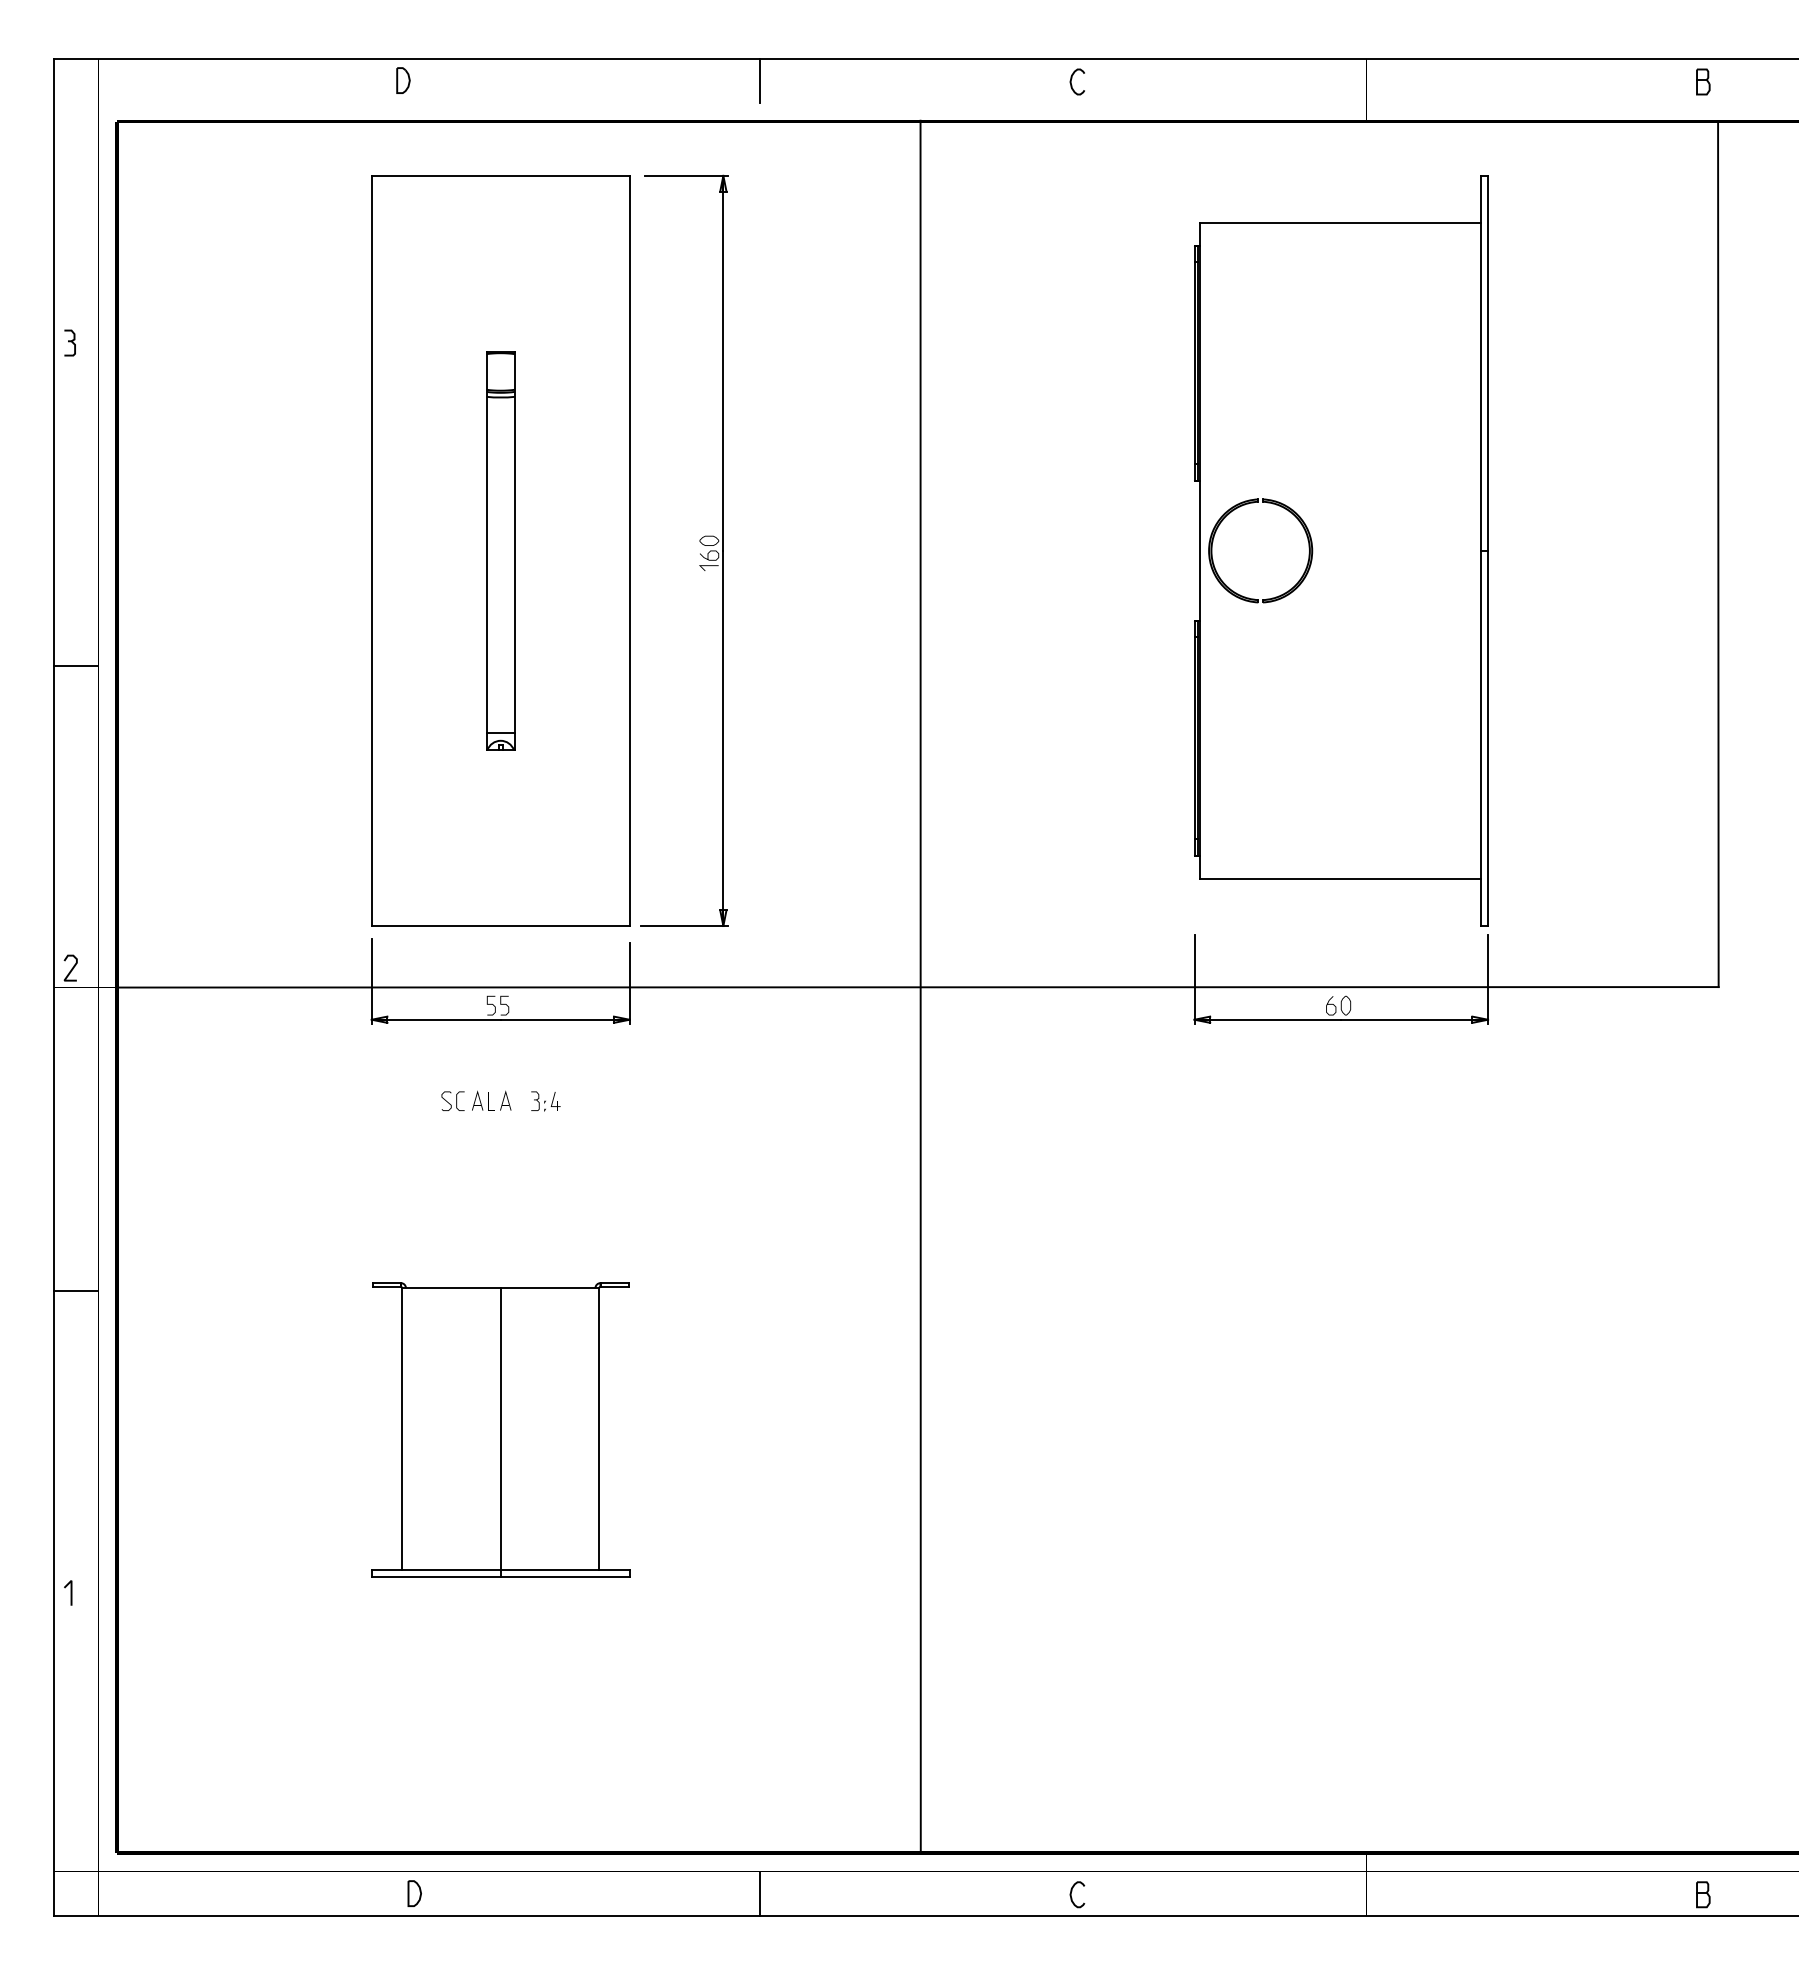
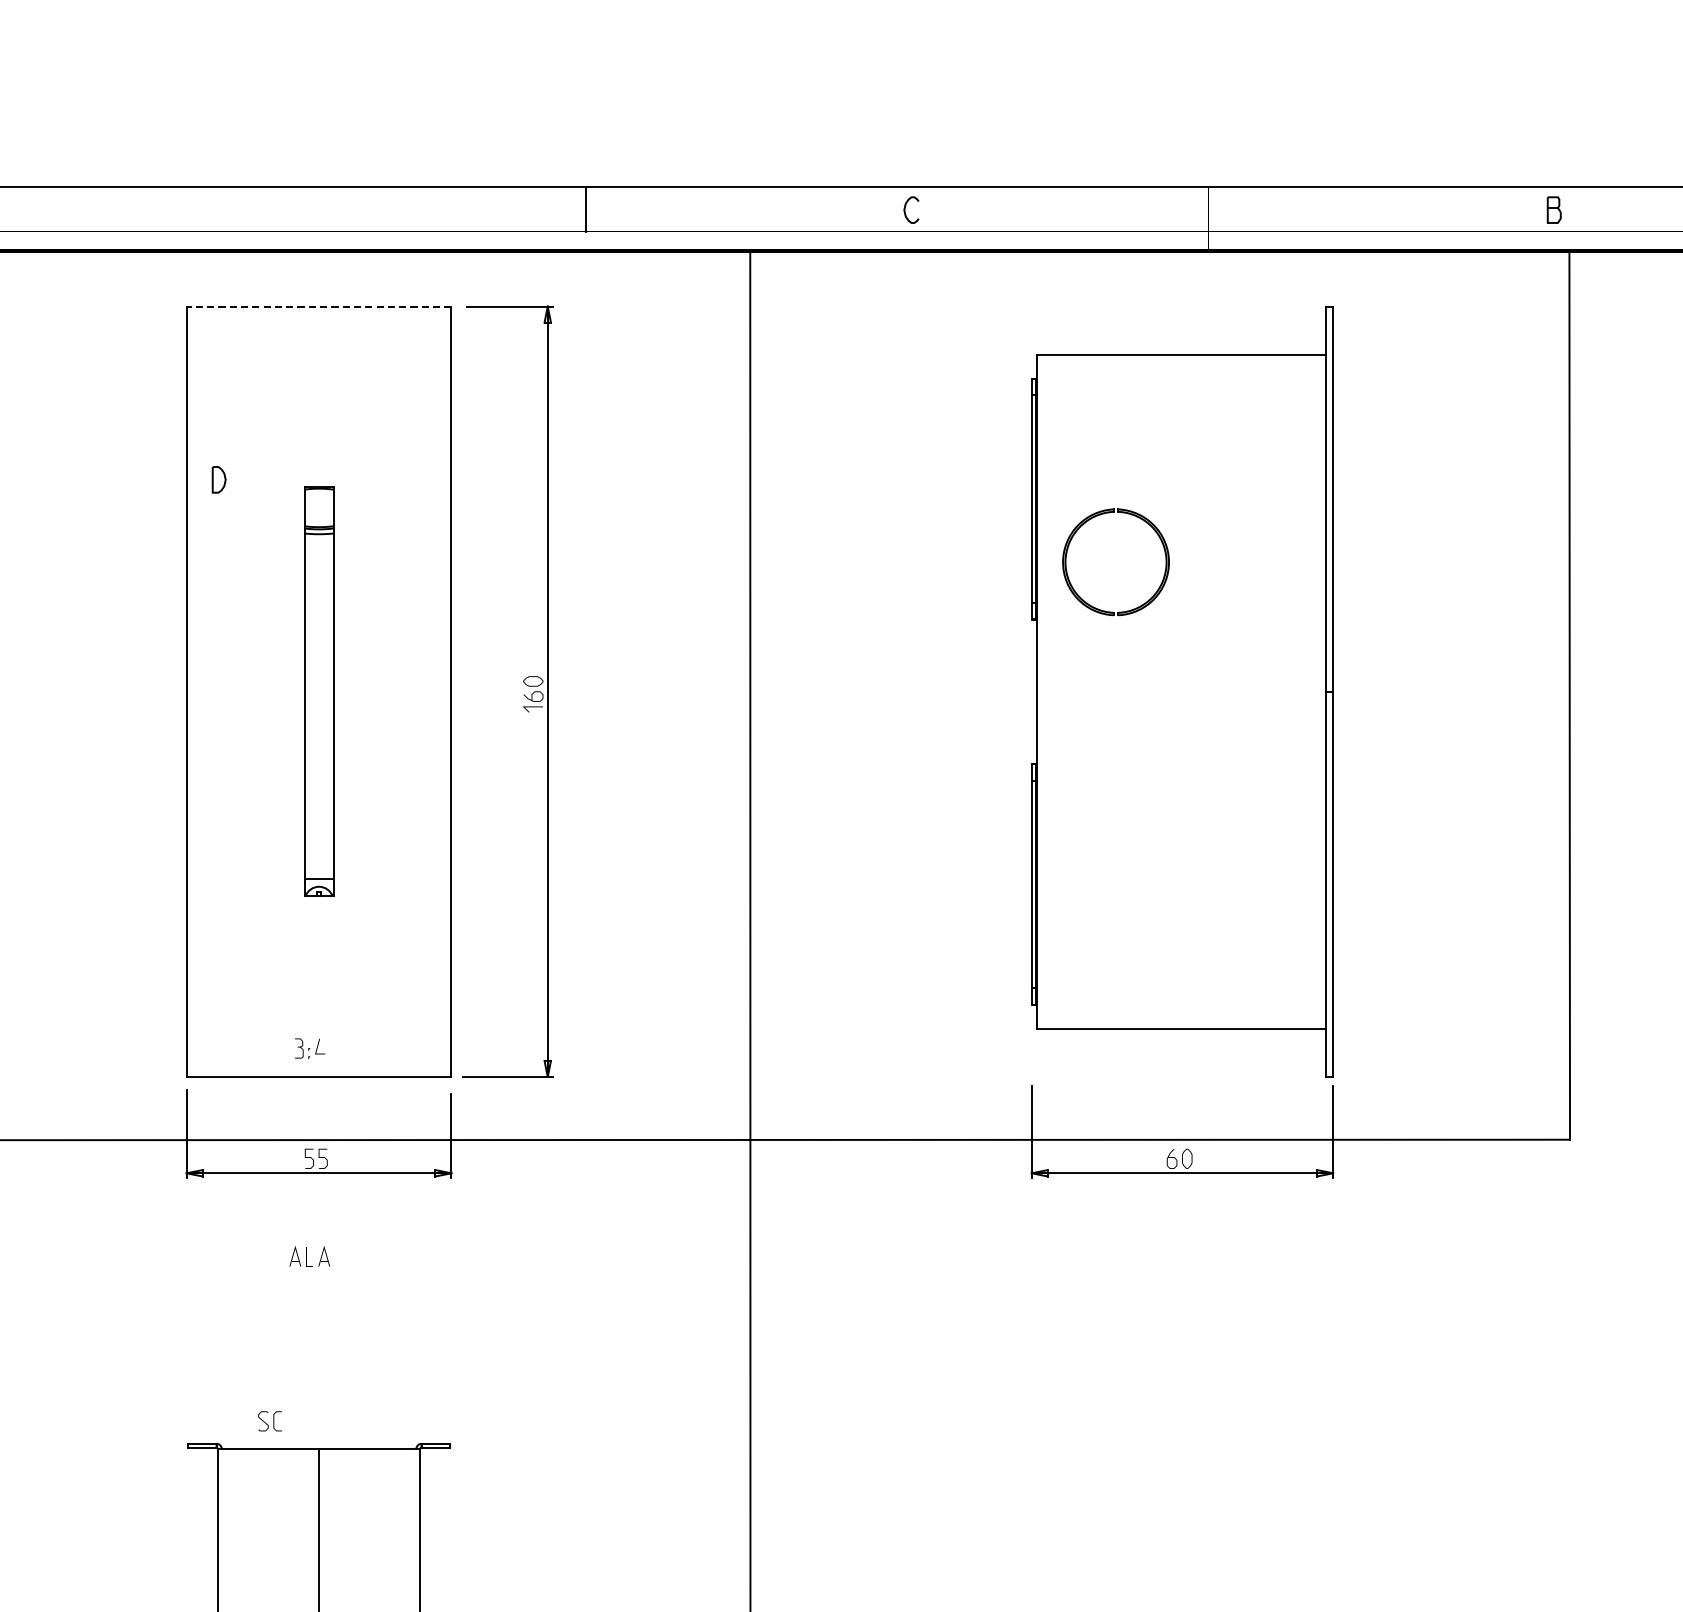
part: (403, 80) -> (219, 479), moved
line: (500, 175) -> (318, 306), solid -> dashed
part: (1240, 507) -> (1095, 517), moved
part: (452, 1100) -> (269, 1420), moved
part: (545, 1101) -> (309, 1048), moved

